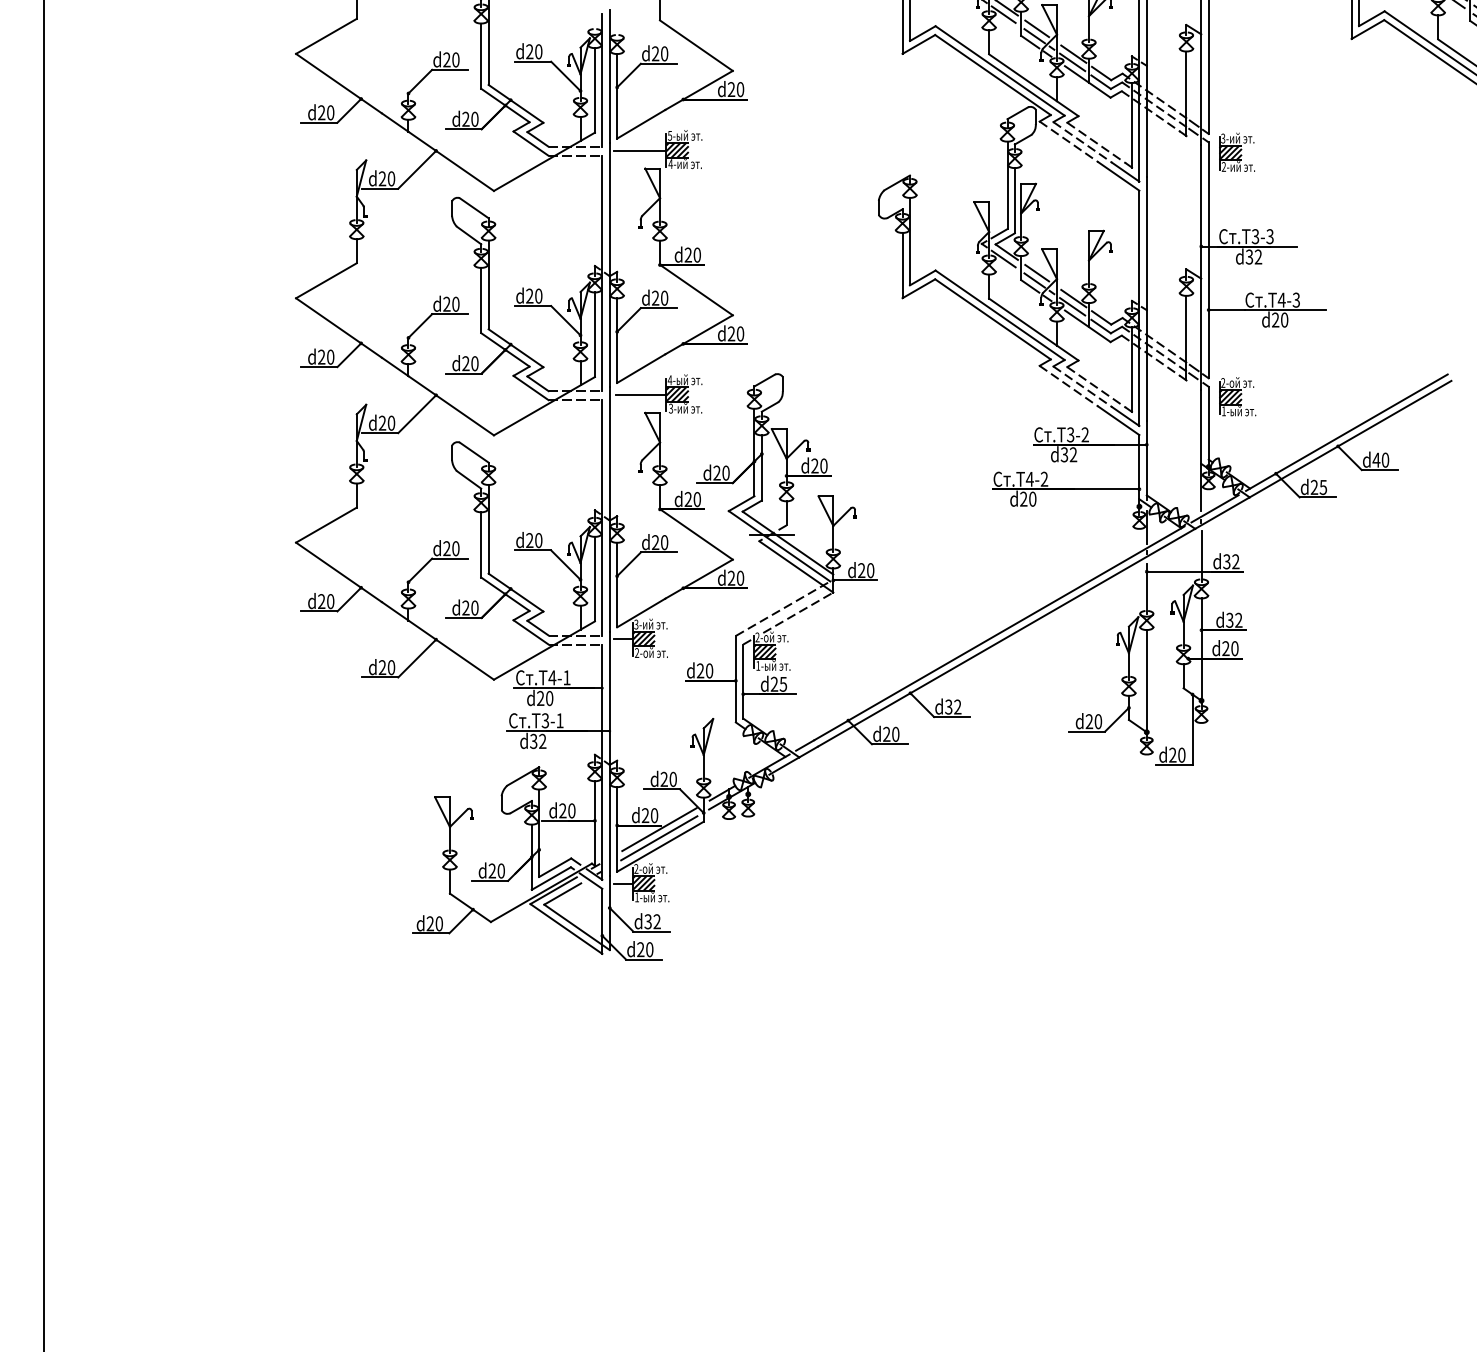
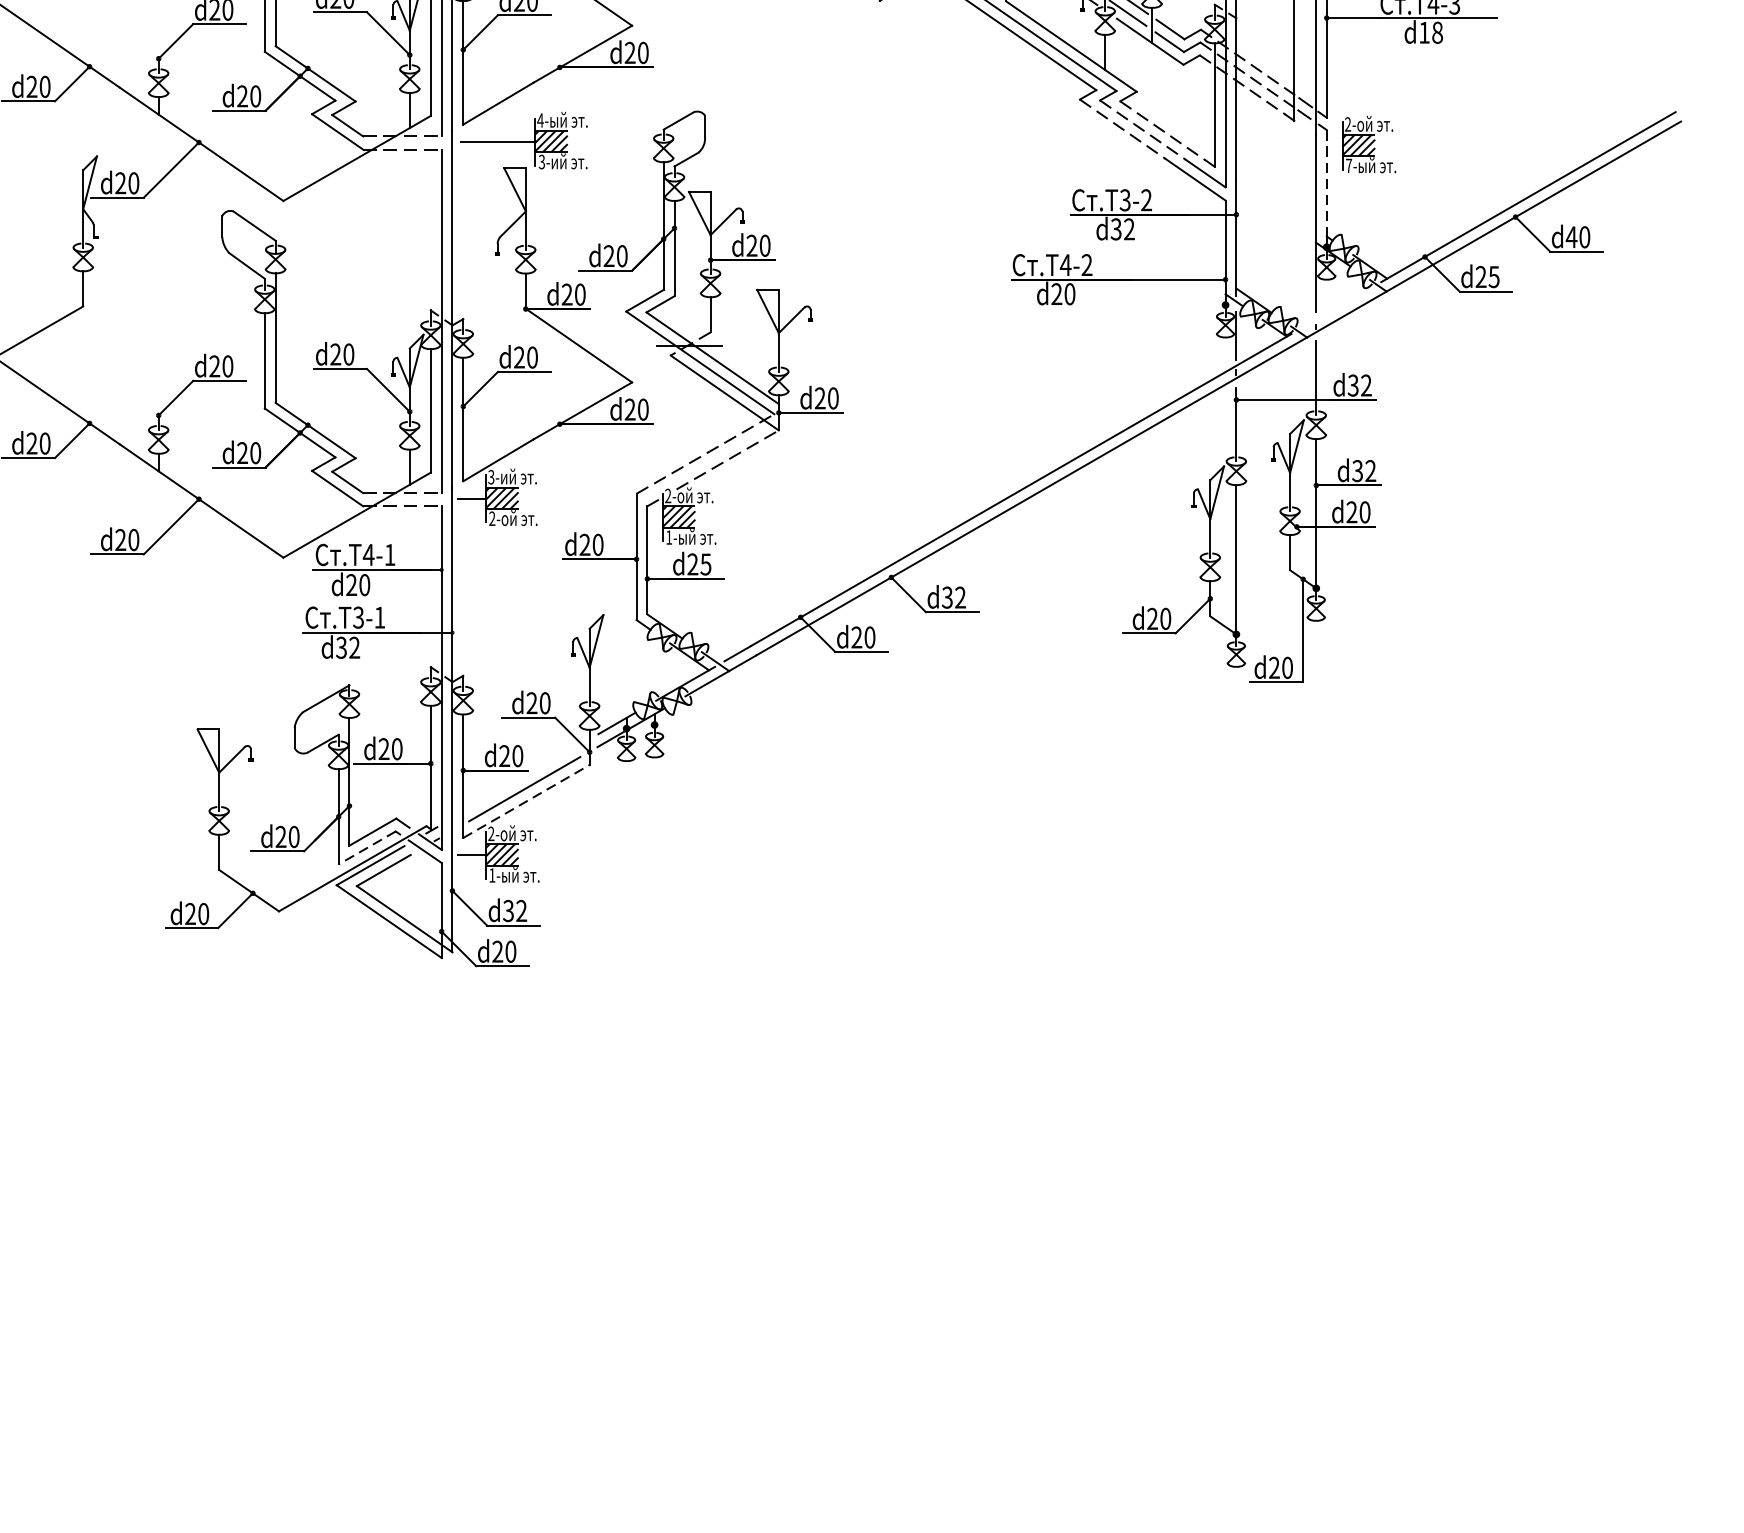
text: (1280, 319) -> (1431, 31), d20 -> d18
text: (1223, 411) -> (1348, 166), 1- -> 7-
line: (1208, 423) -> (1326, 183), solid -> dashed
line: (1214, 508) -> (1335, 307), removed
line: (659, 829) -> (525, 776), removed
line: (660, 846) -> (526, 801), solid -> dashed
line: (551, 878) -> (367, 847), solid -> dashed

